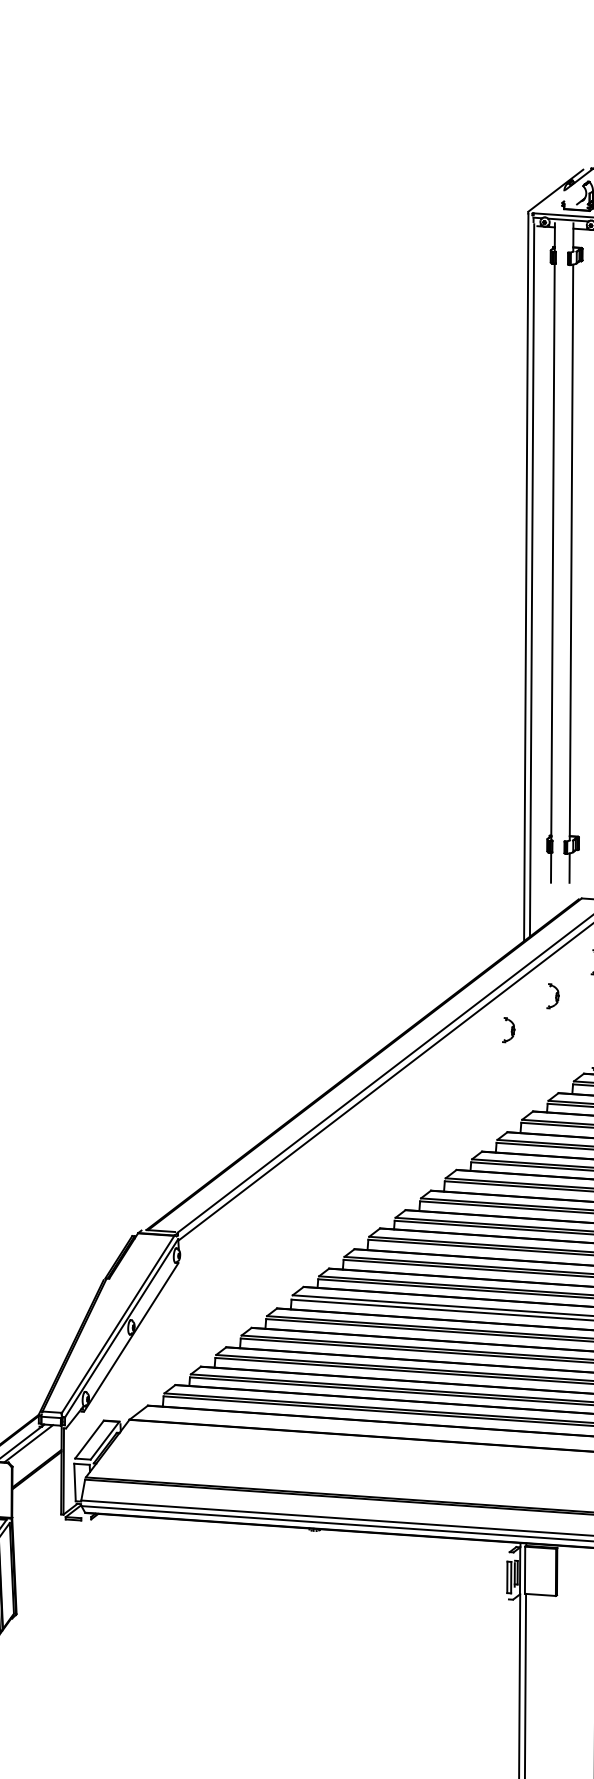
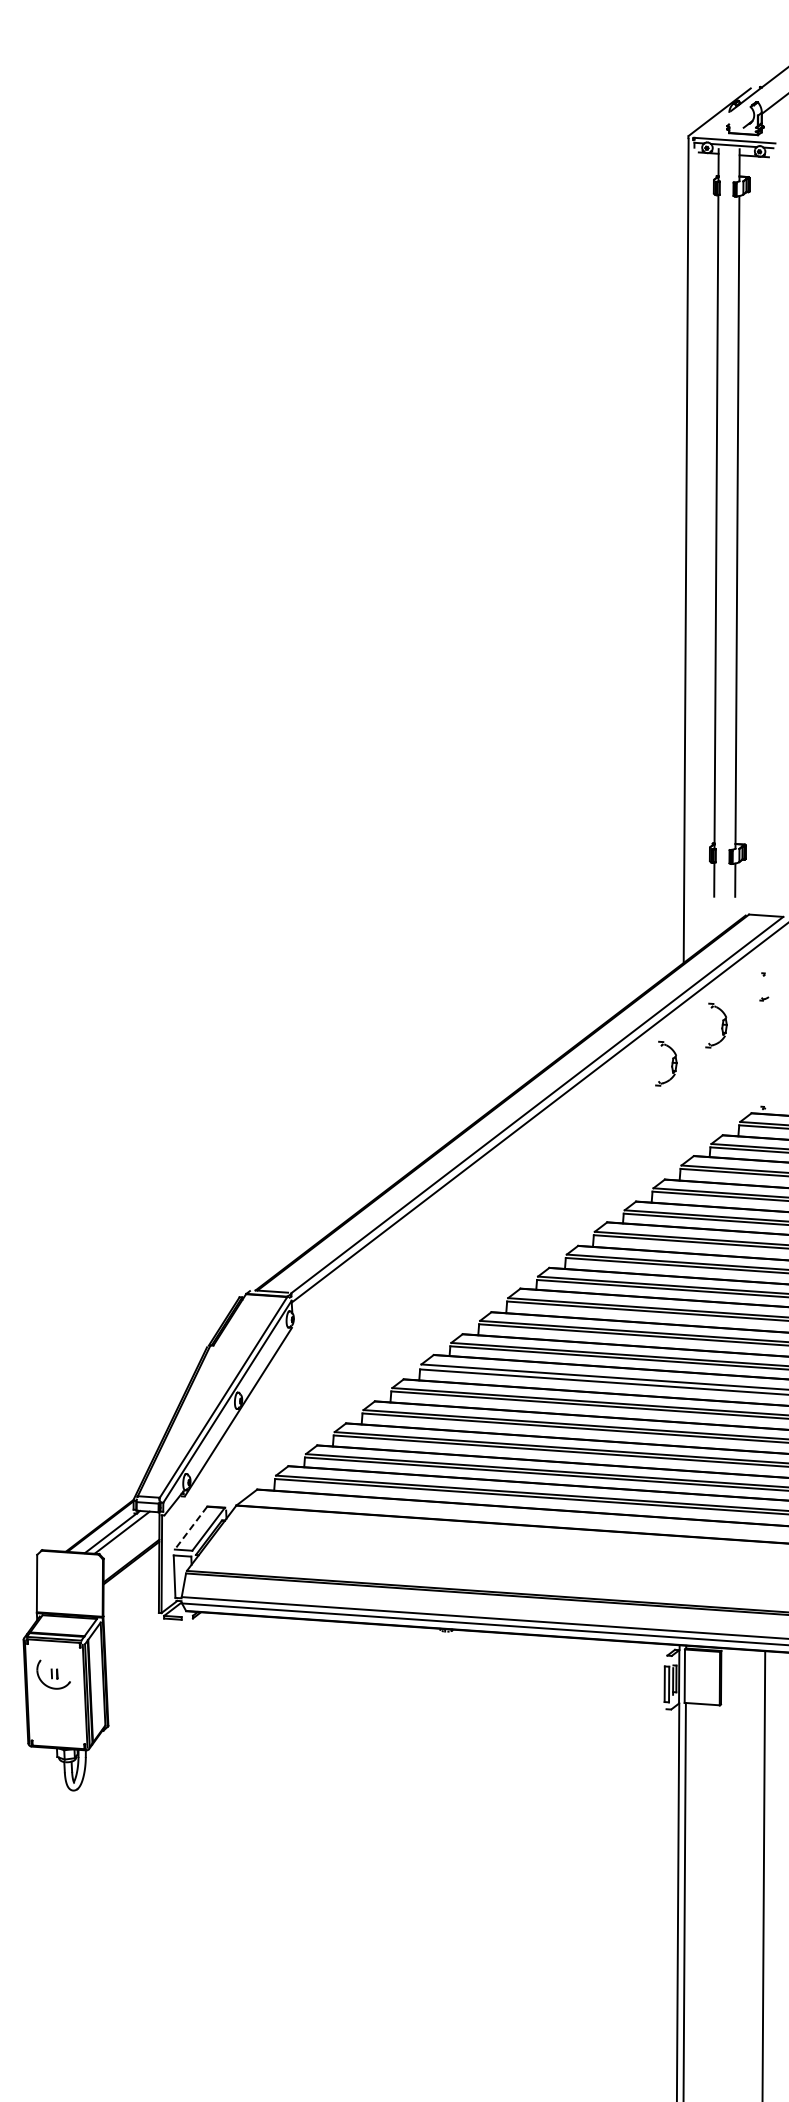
line: (531, 579) -> (692, 553), removed
part: (553, 995) -> (716, 1024), size x1.6
part: (508, 1029) -> (665, 1063), size x1.6
line: (89, 1440) -> (191, 1528), solid -> dashed

